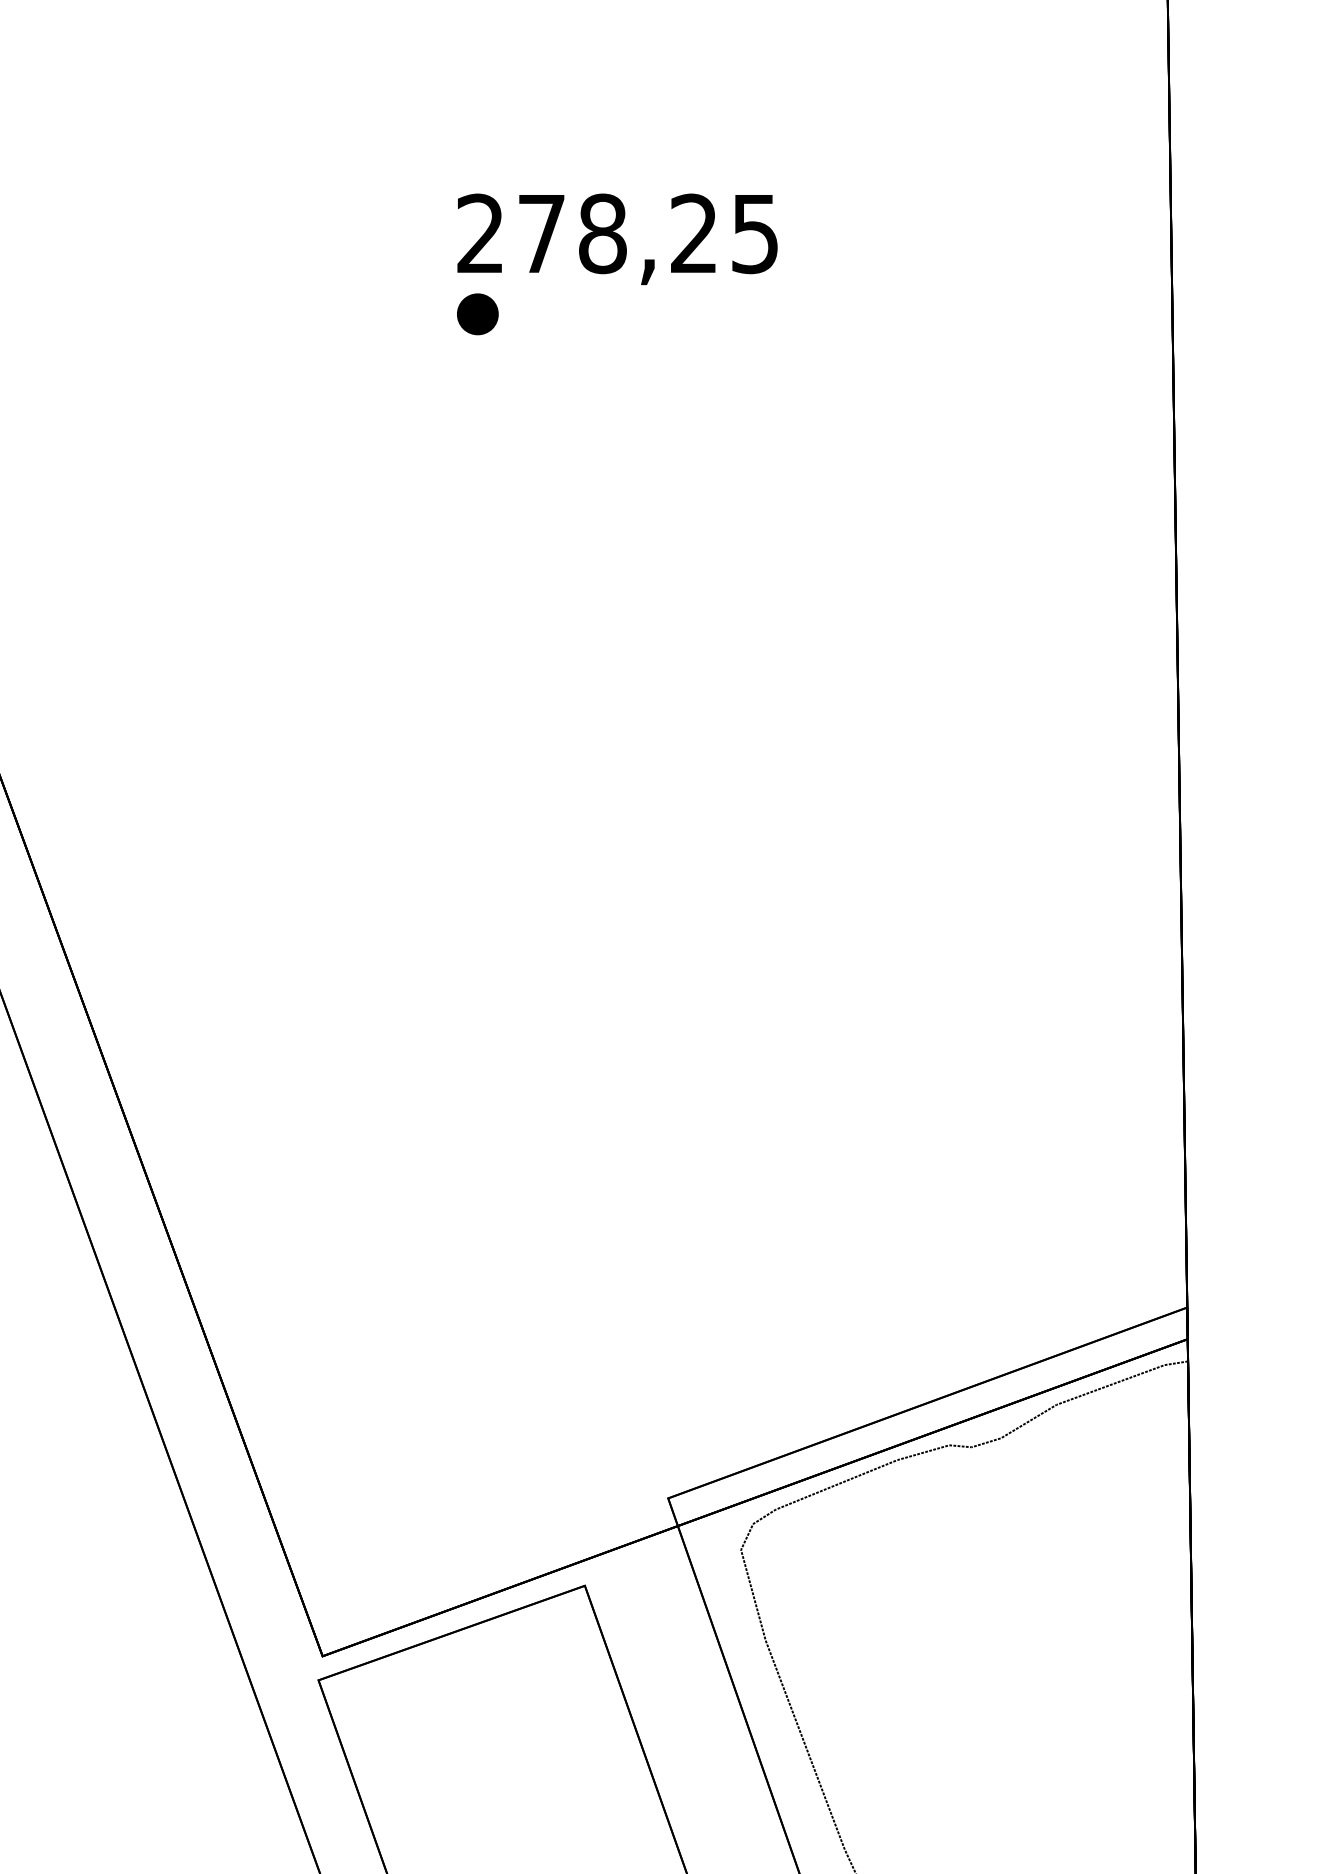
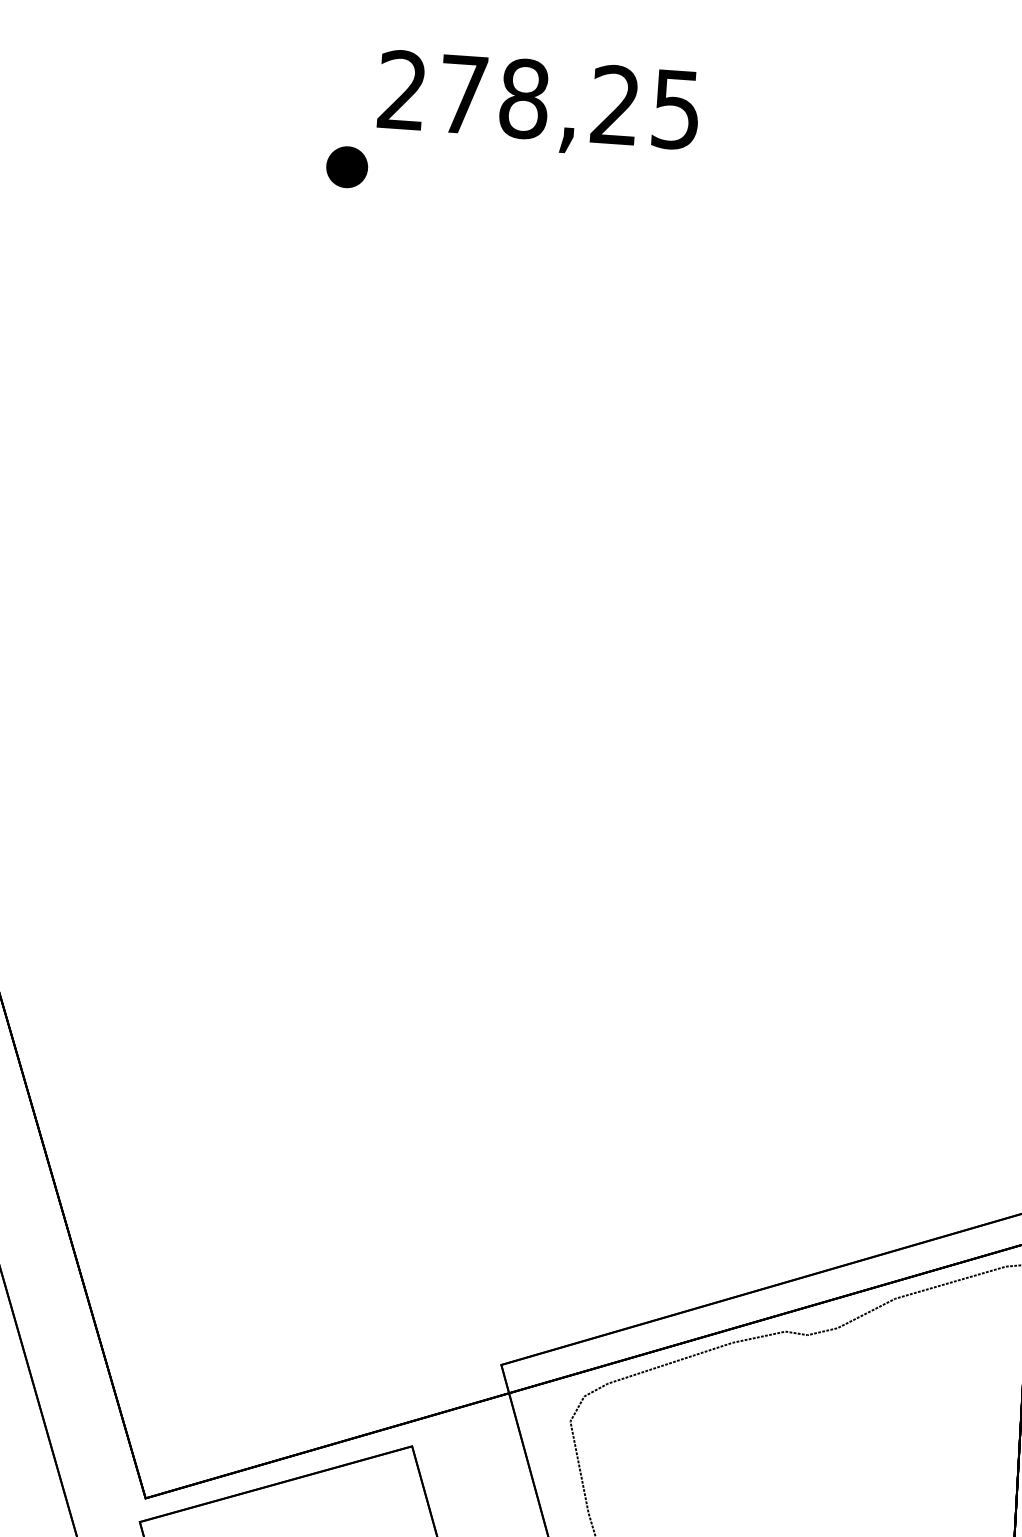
part: (477, 314) -> (346, 167), moved

